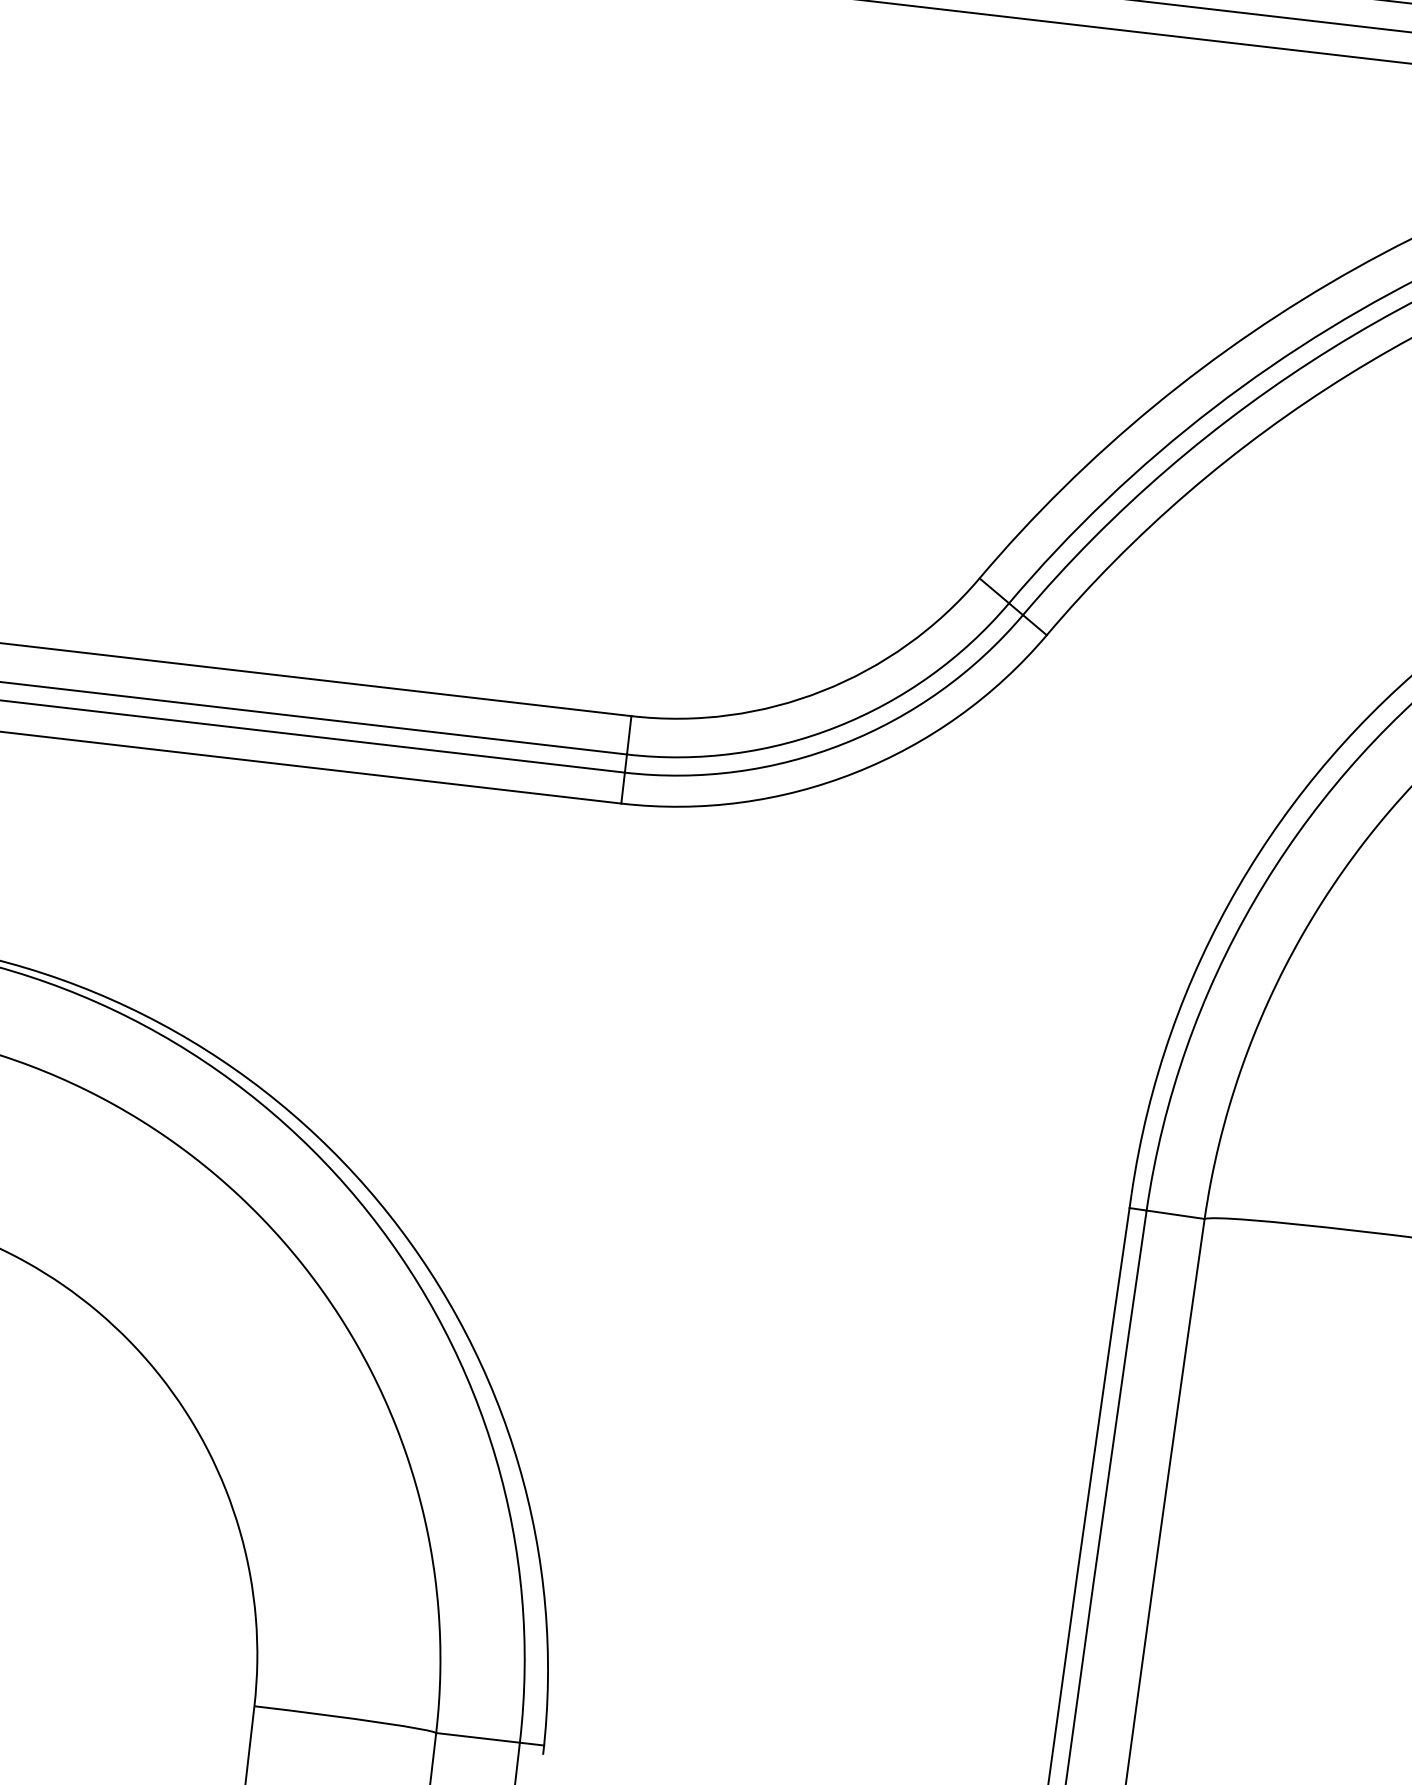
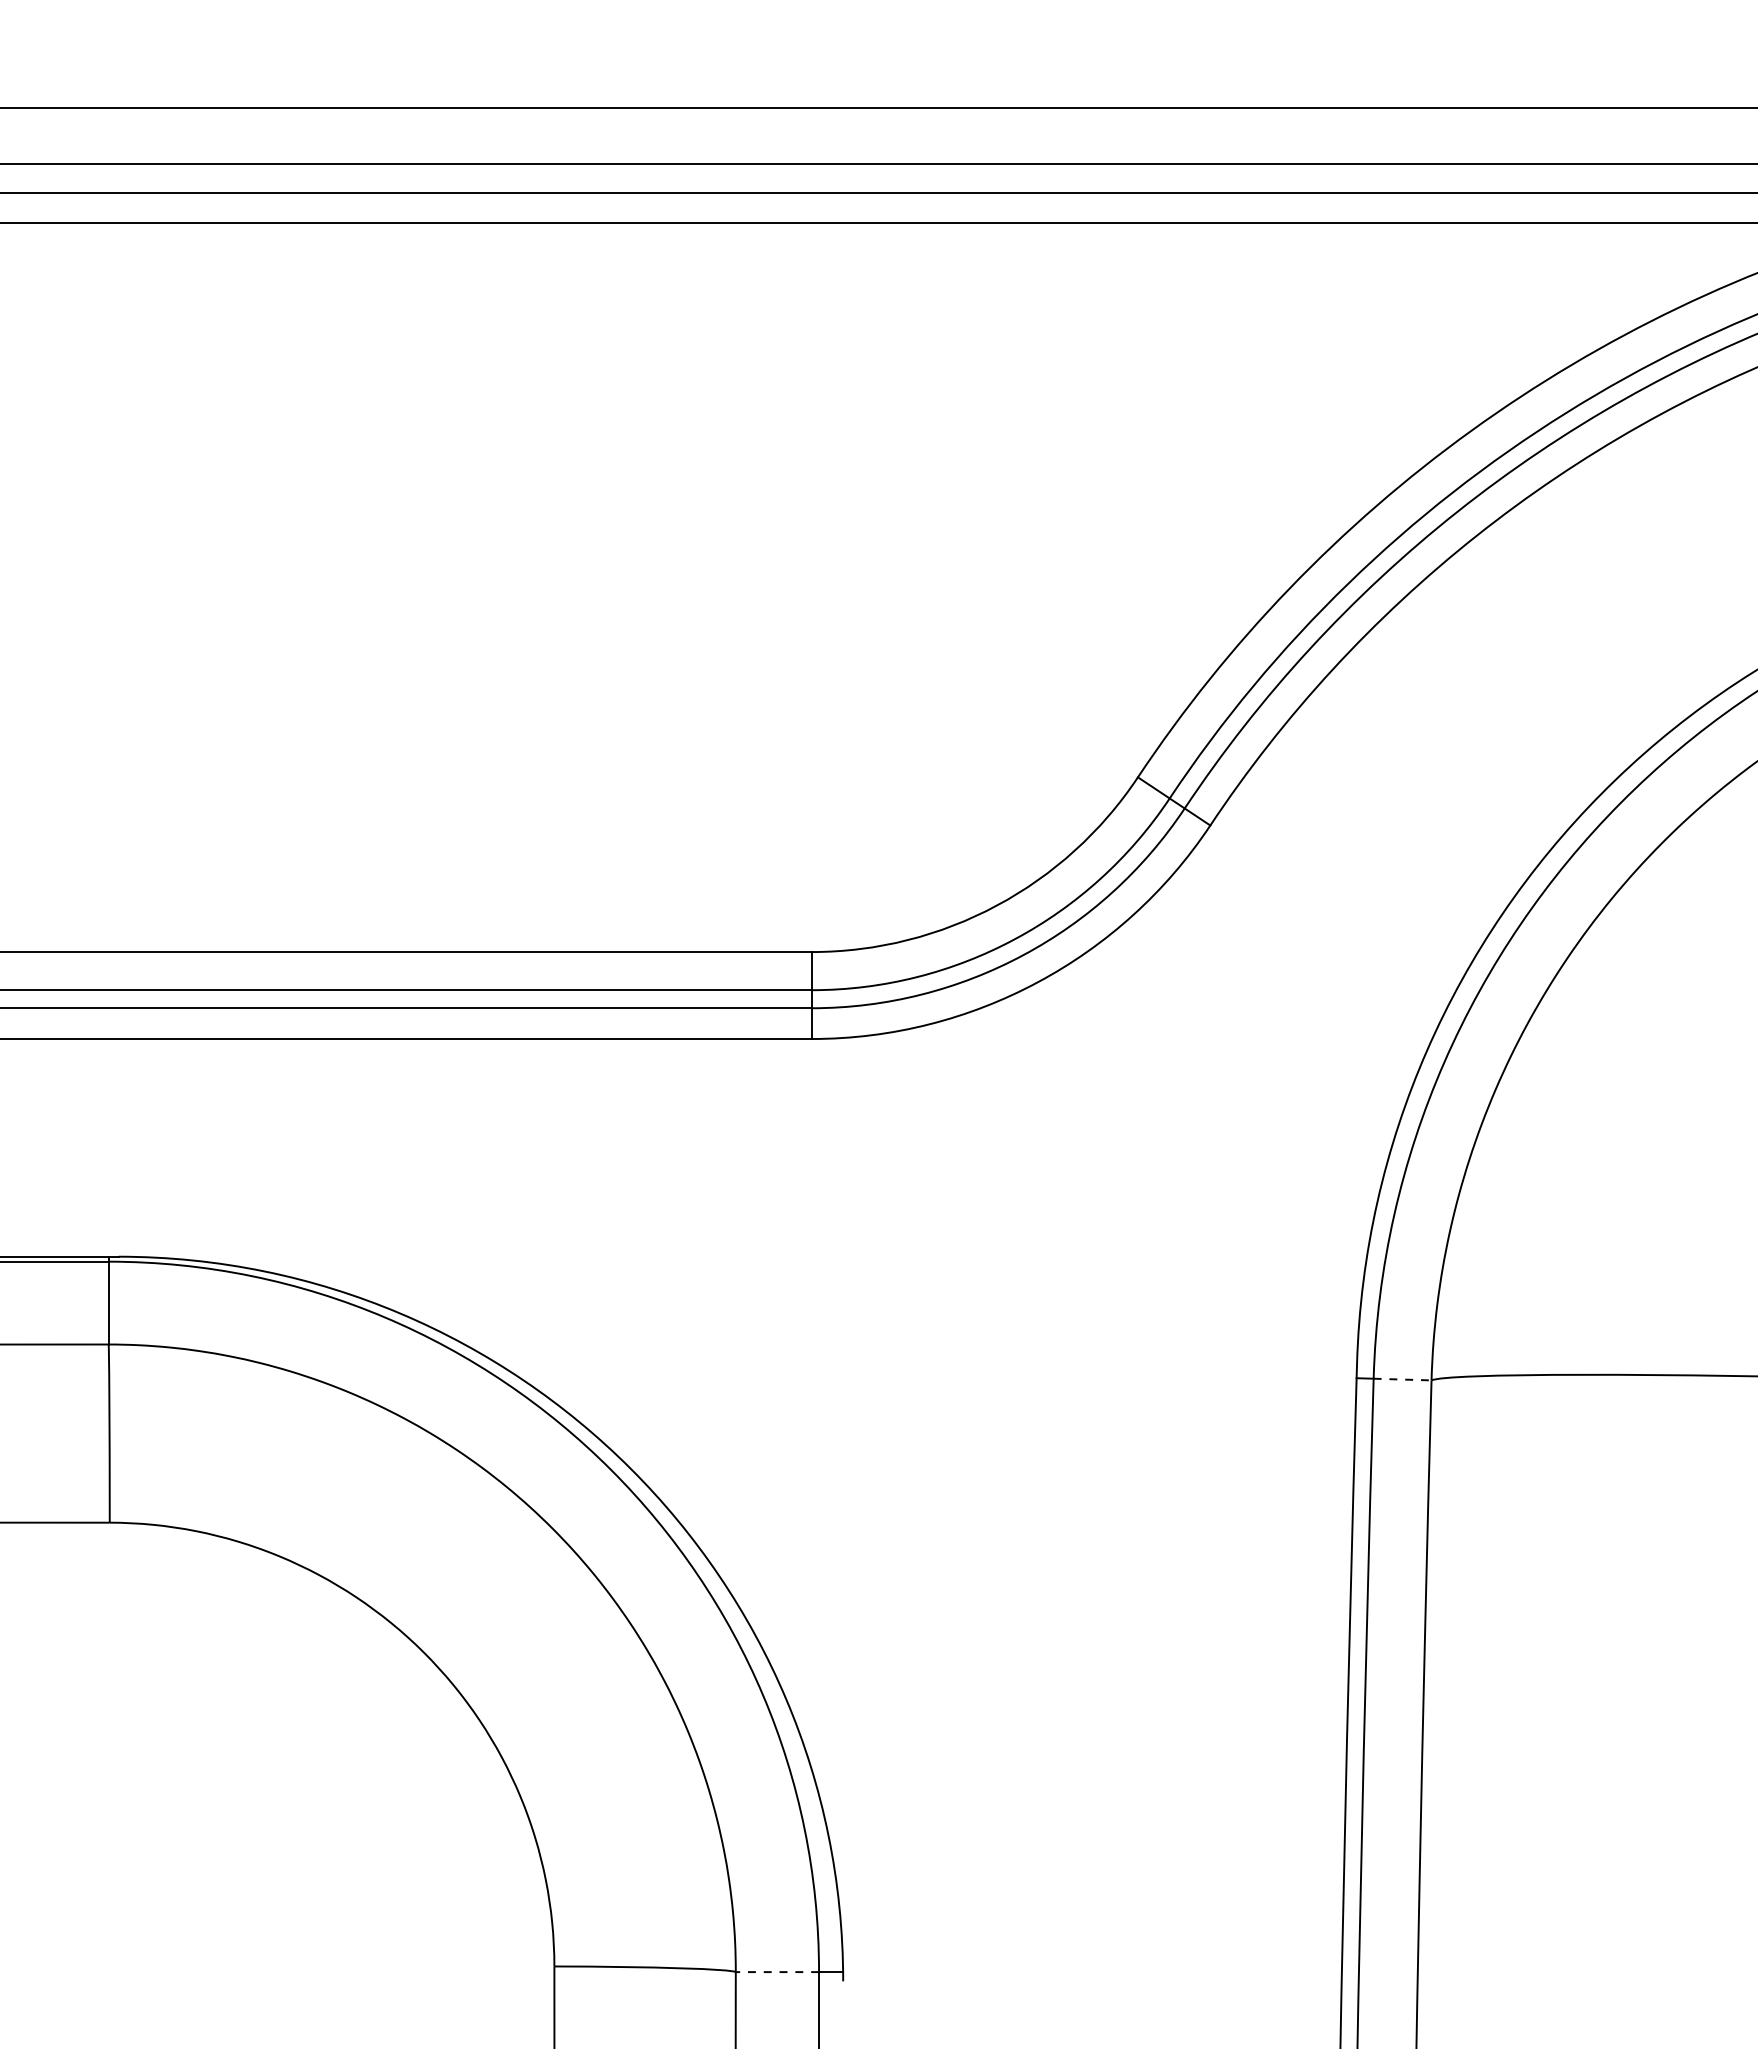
line: (1175, 1214) -> (1402, 1379), solid -> dashed
line: (478, 1738) -> (777, 1972), solid -> dashed

